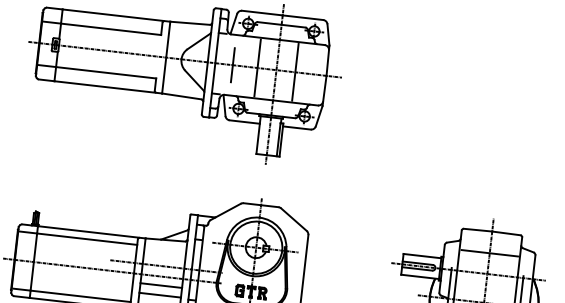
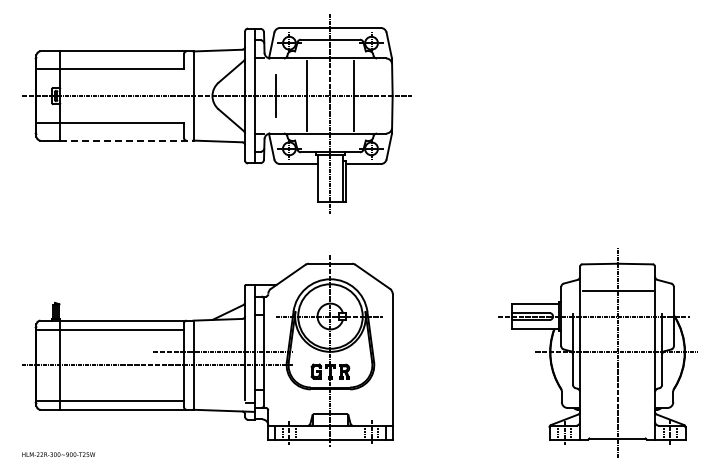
line: (108, 87) -> (126, 140), solid -> dashed
line: (161, 285) -> (219, 376), removed
line: (160, 295) -> (219, 388), removed

